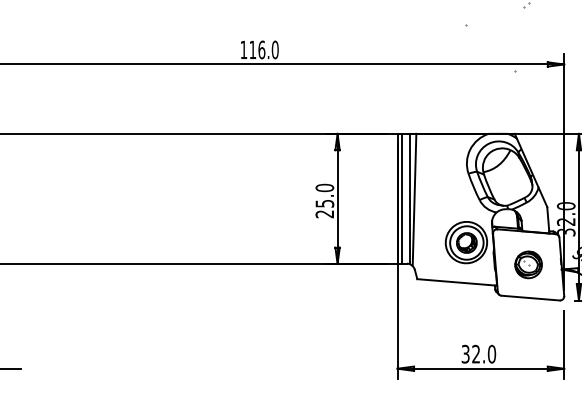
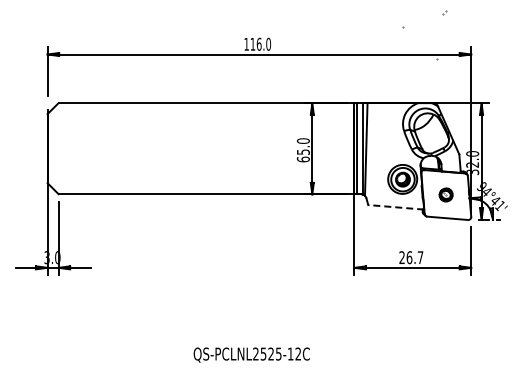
text: (323, 214) -> (302, 159), 25.0 -> 65.0
part: (527, 264) -> (445, 194), size x0.7
line: (456, 282) -> (395, 207), solid -> dashed
text: (479, 353) -> (411, 257), 32.0 -> 26.7

